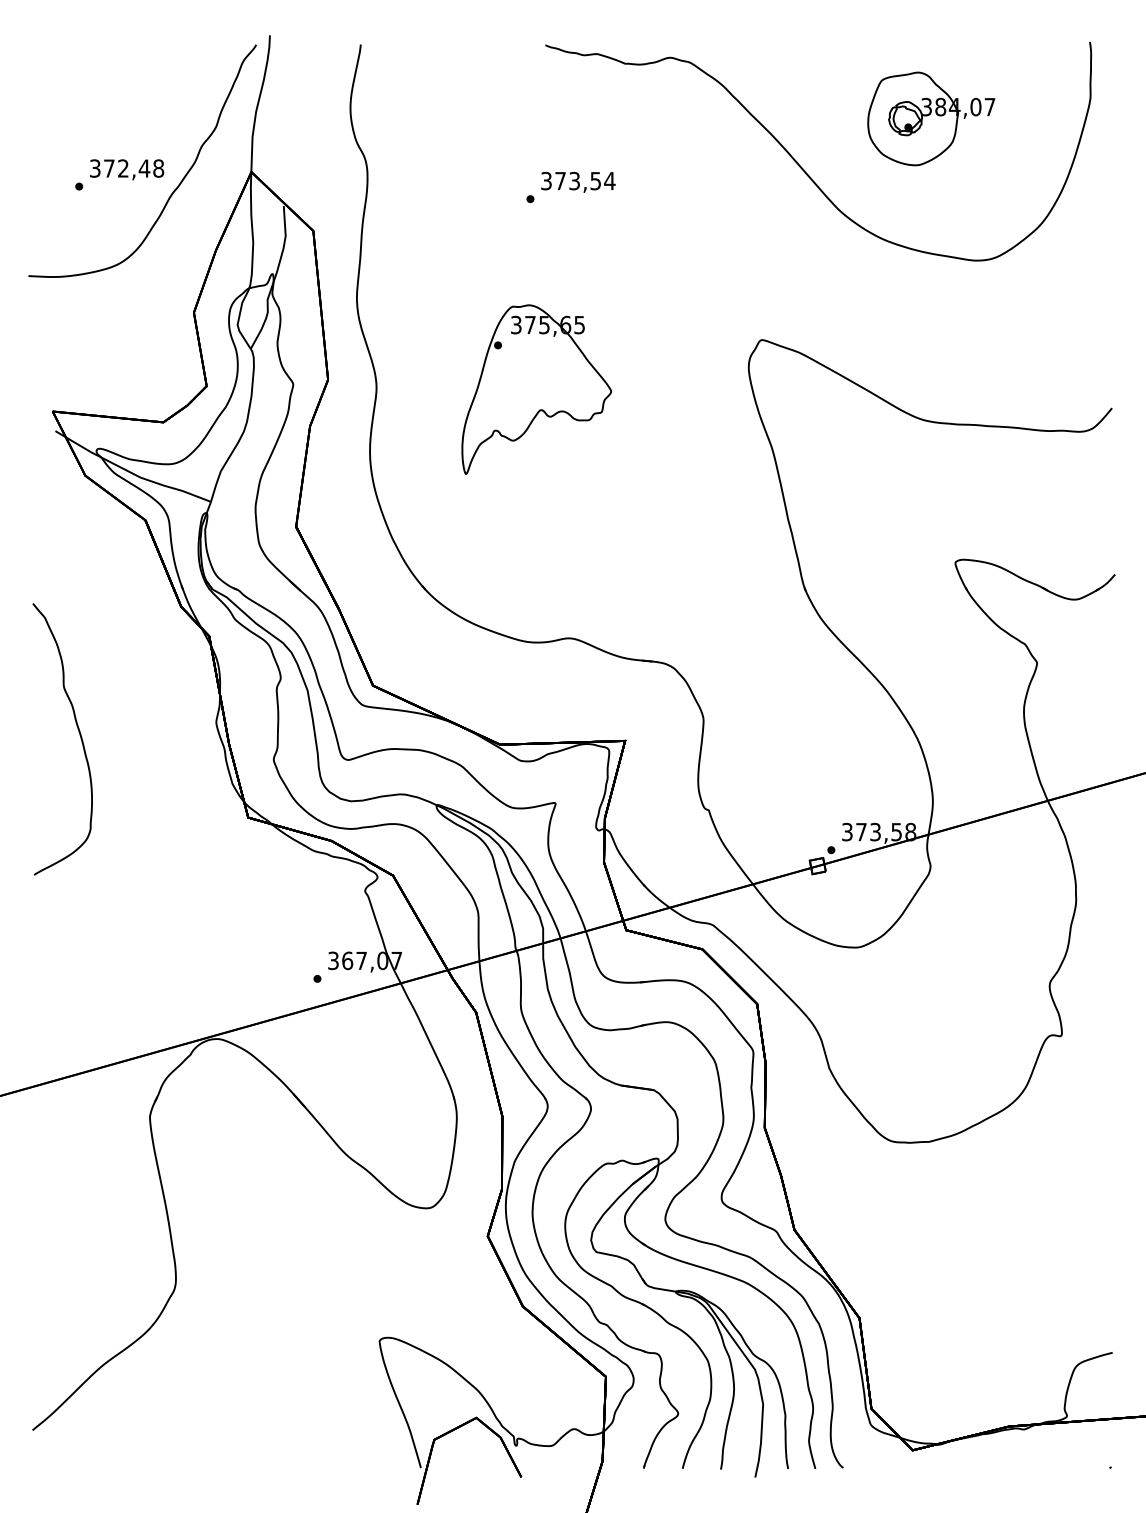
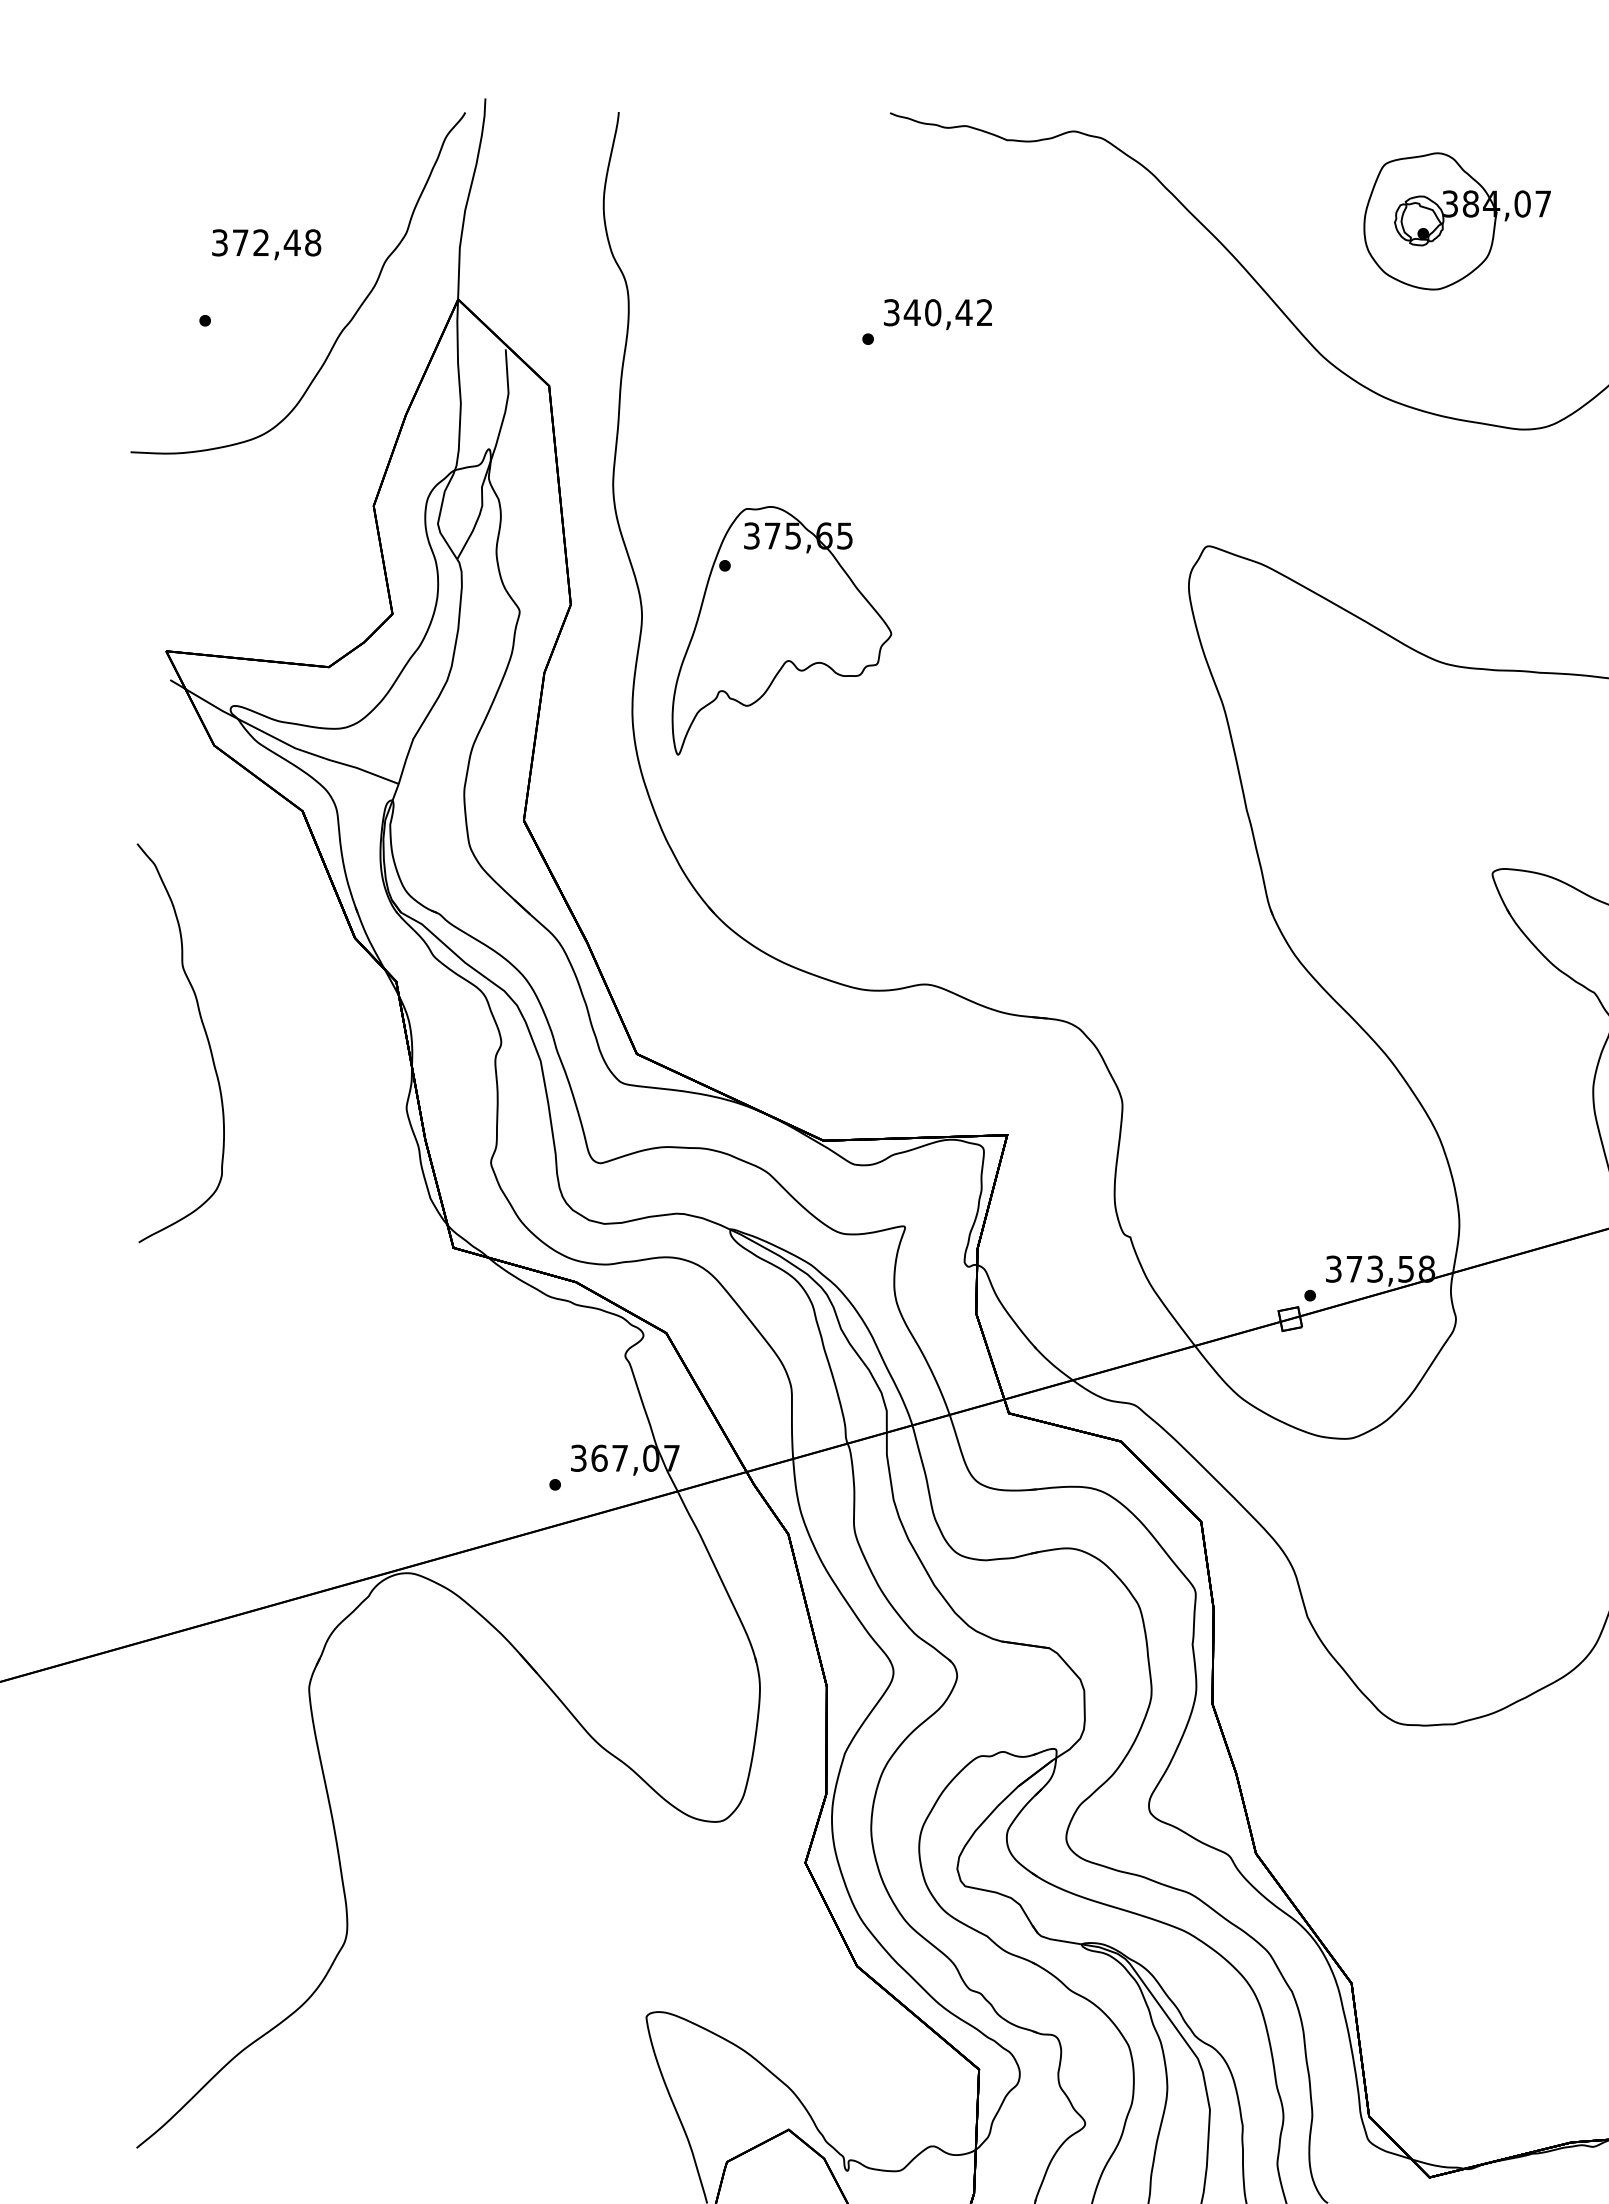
text: (127, 169) -> (267, 244), moved
text: (584, 180) -> (947, 311), 373,54 -> 340,42
part: (536, 389) -> (781, 630), moved
curve: (78, 732) -> (204, 1033), moved

